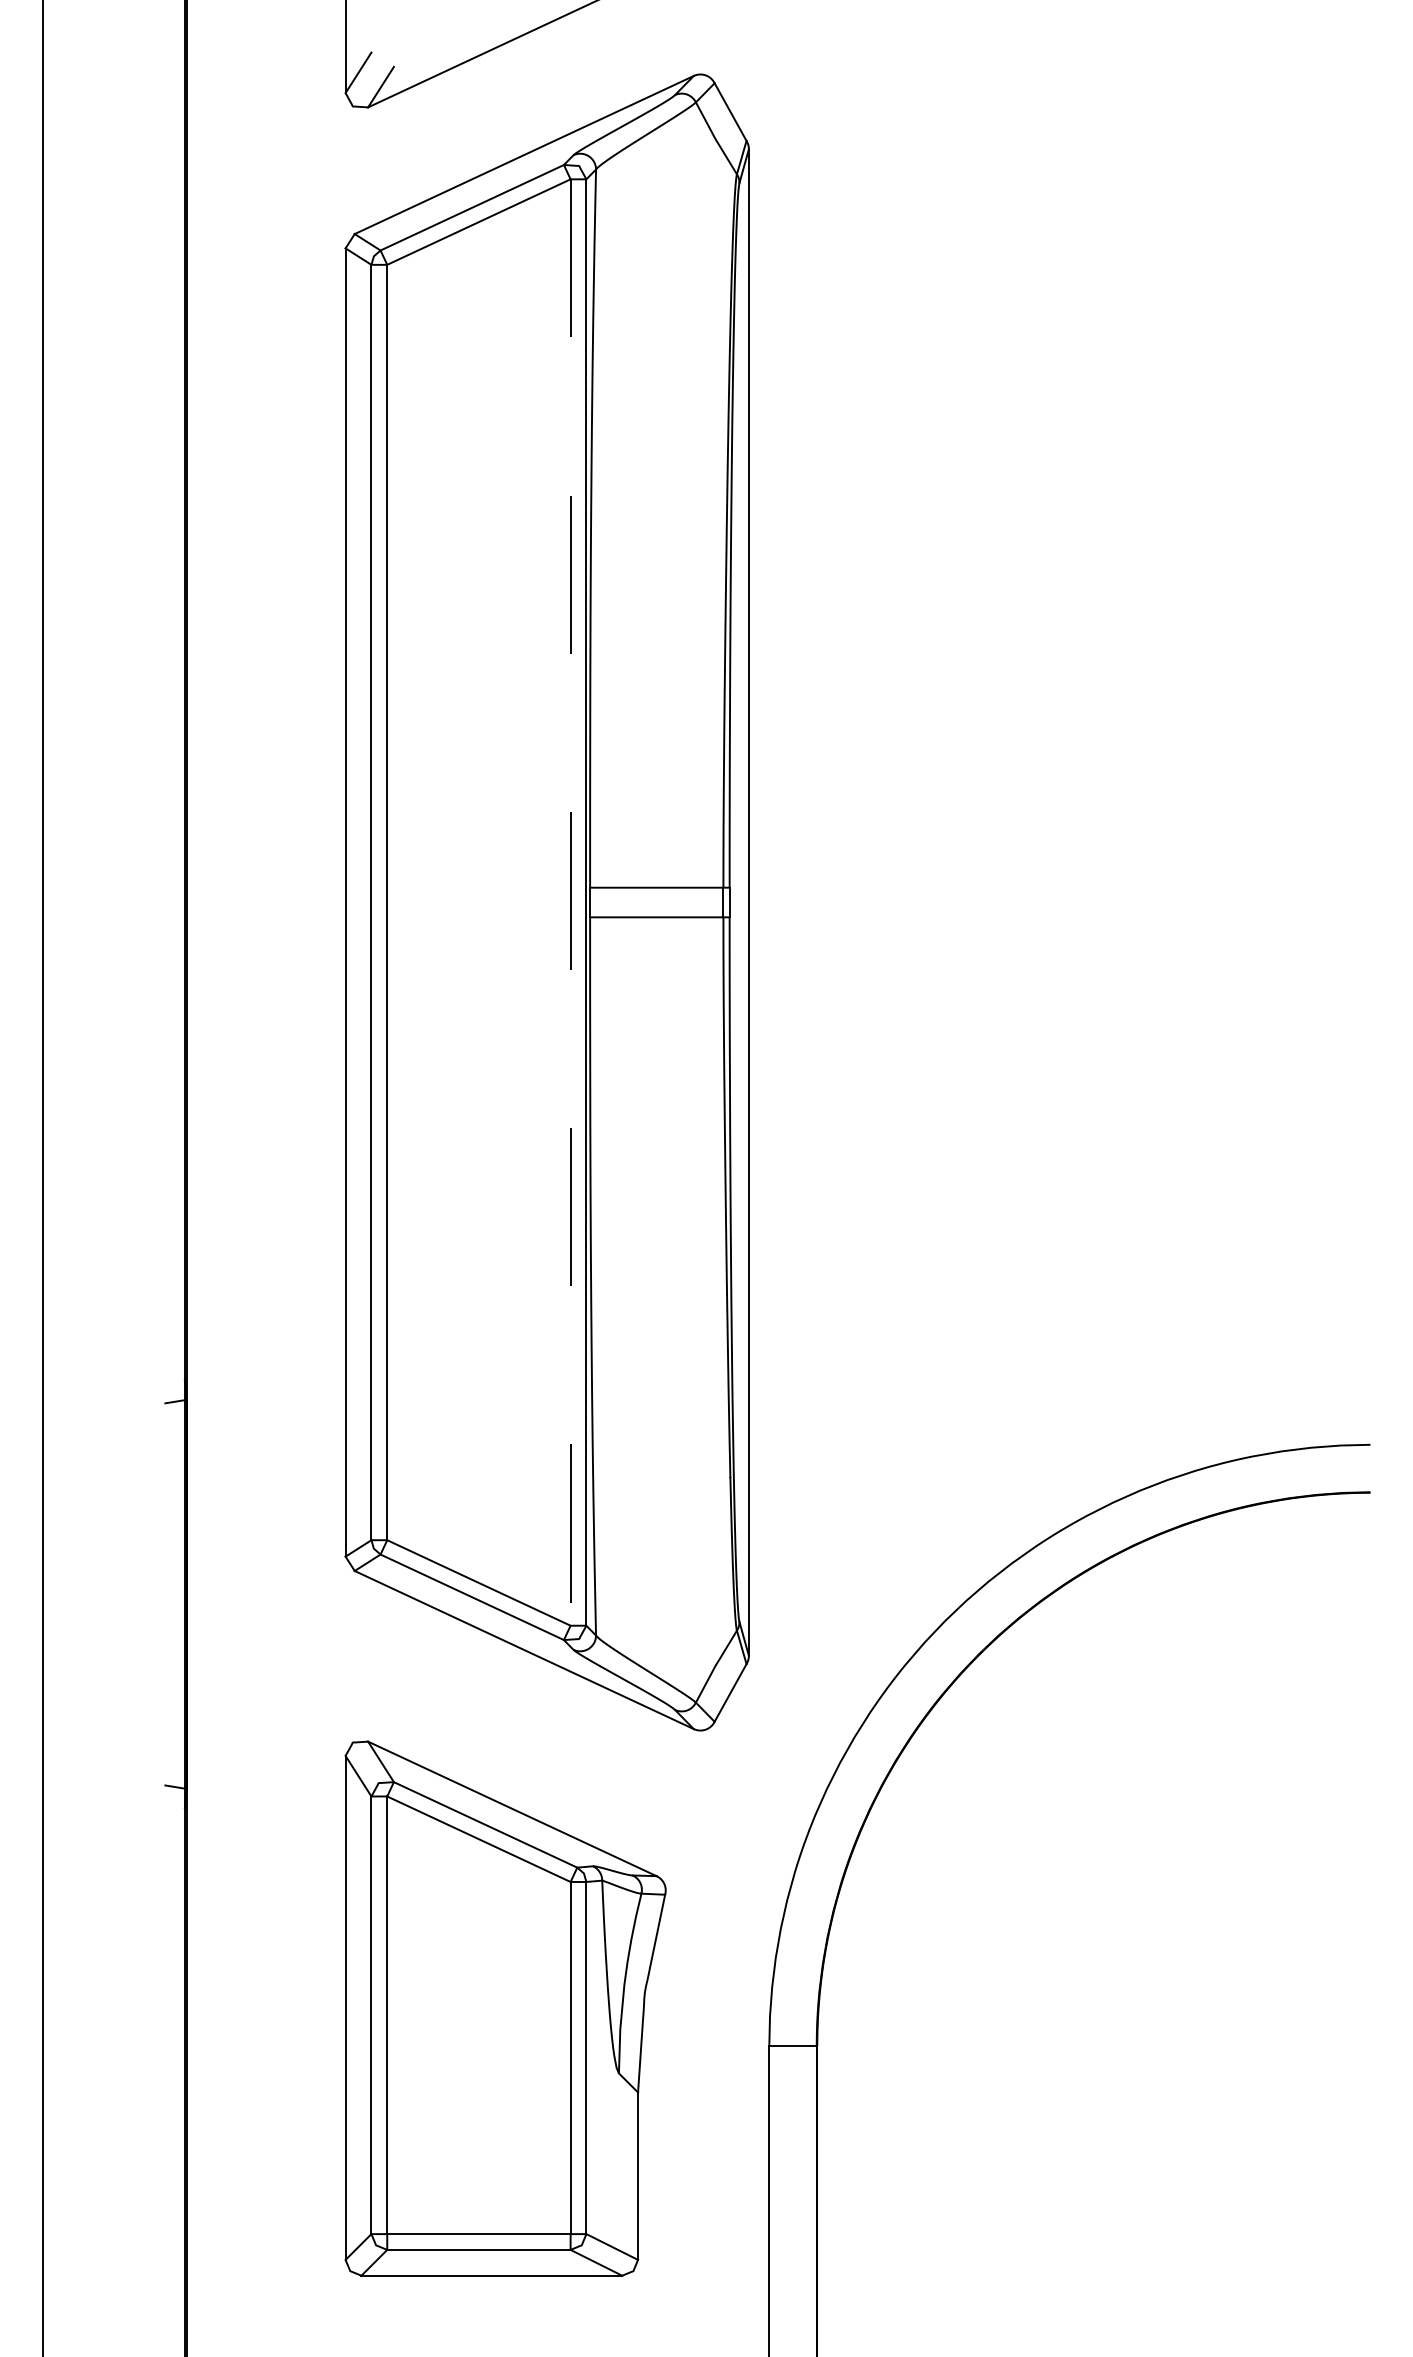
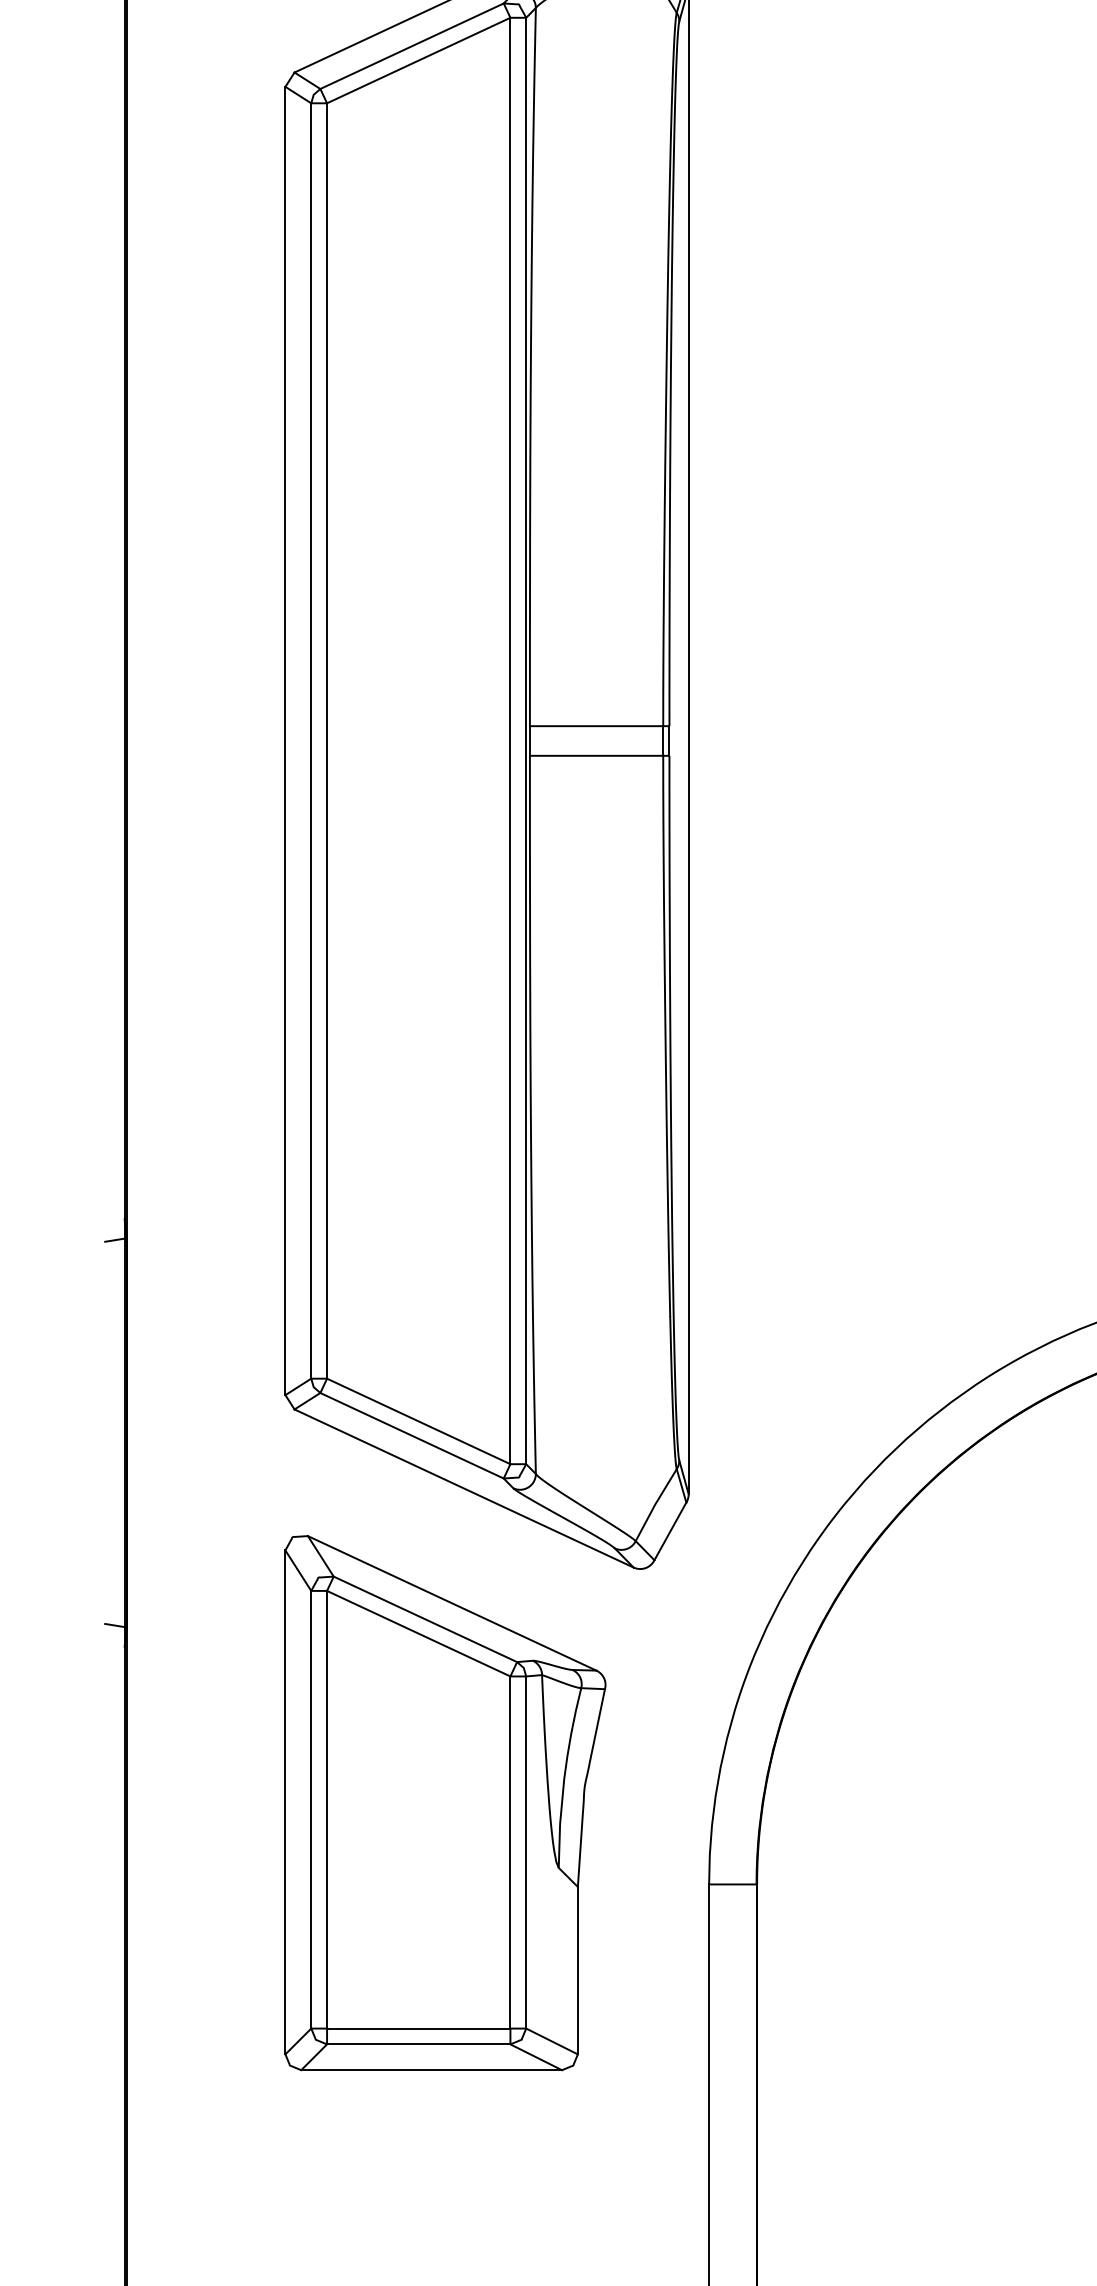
line: (570, 903) -> (510, 741), dashed -> solid
part: (505, 2008) -> (445, 1802), moved

